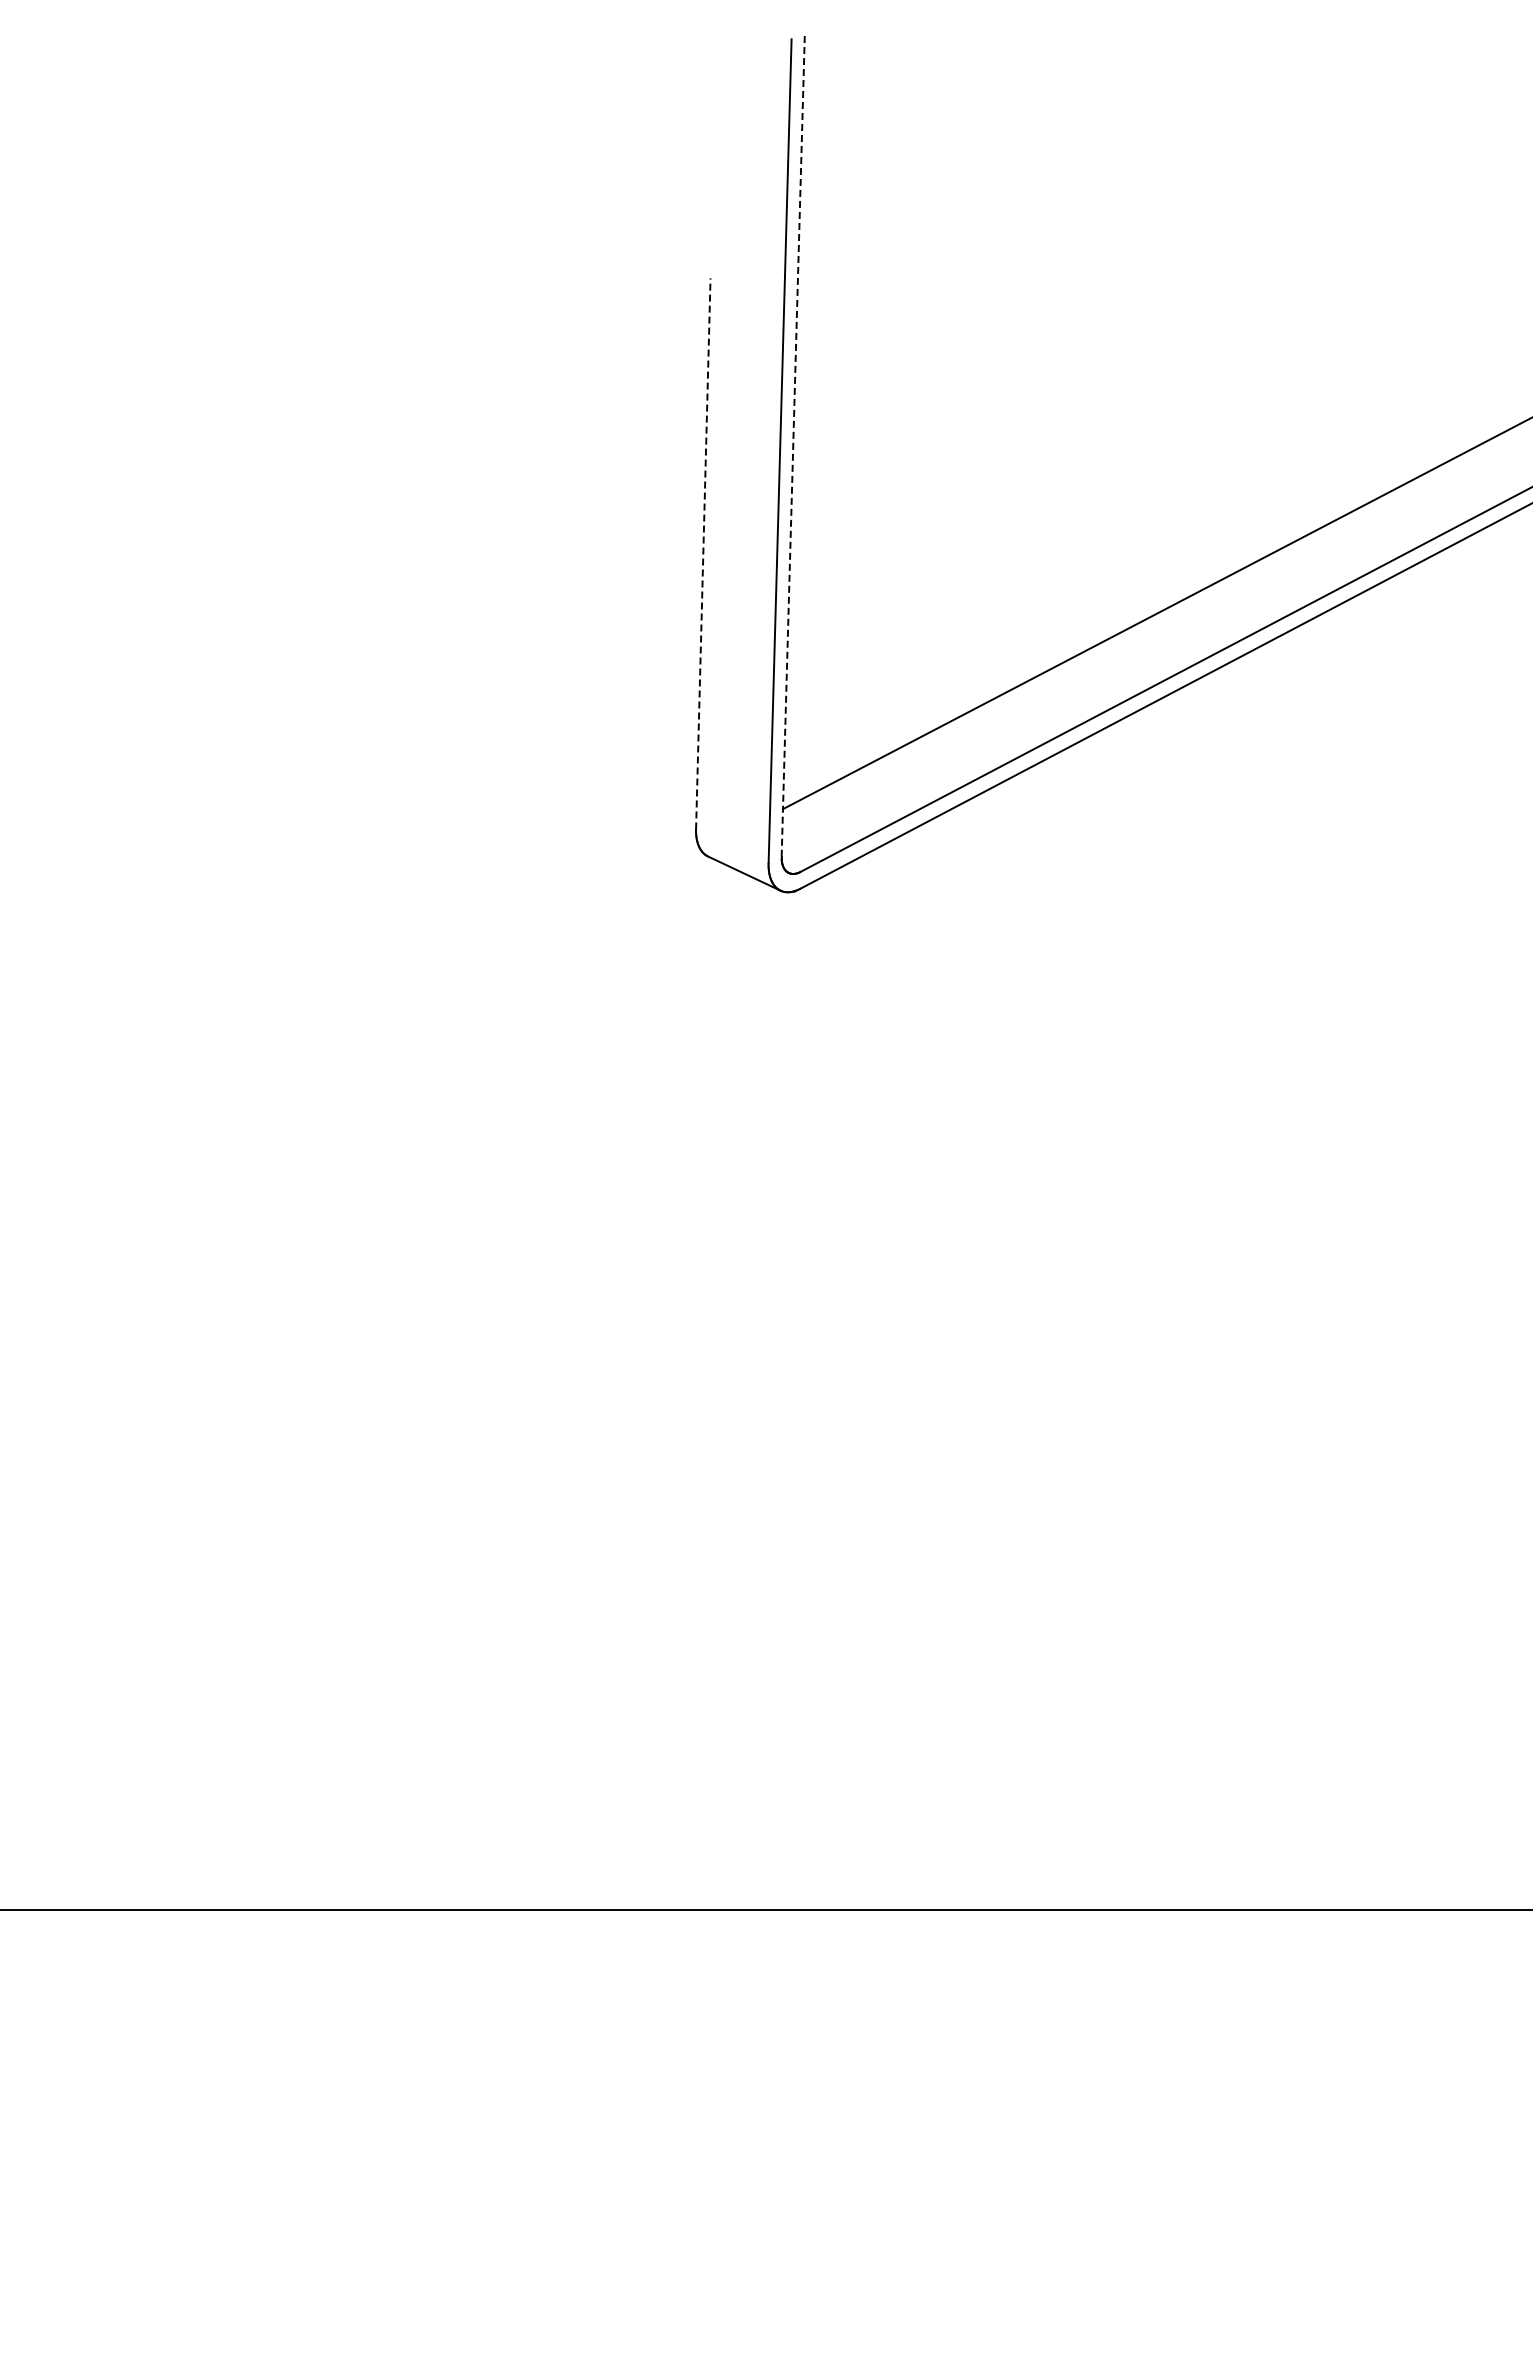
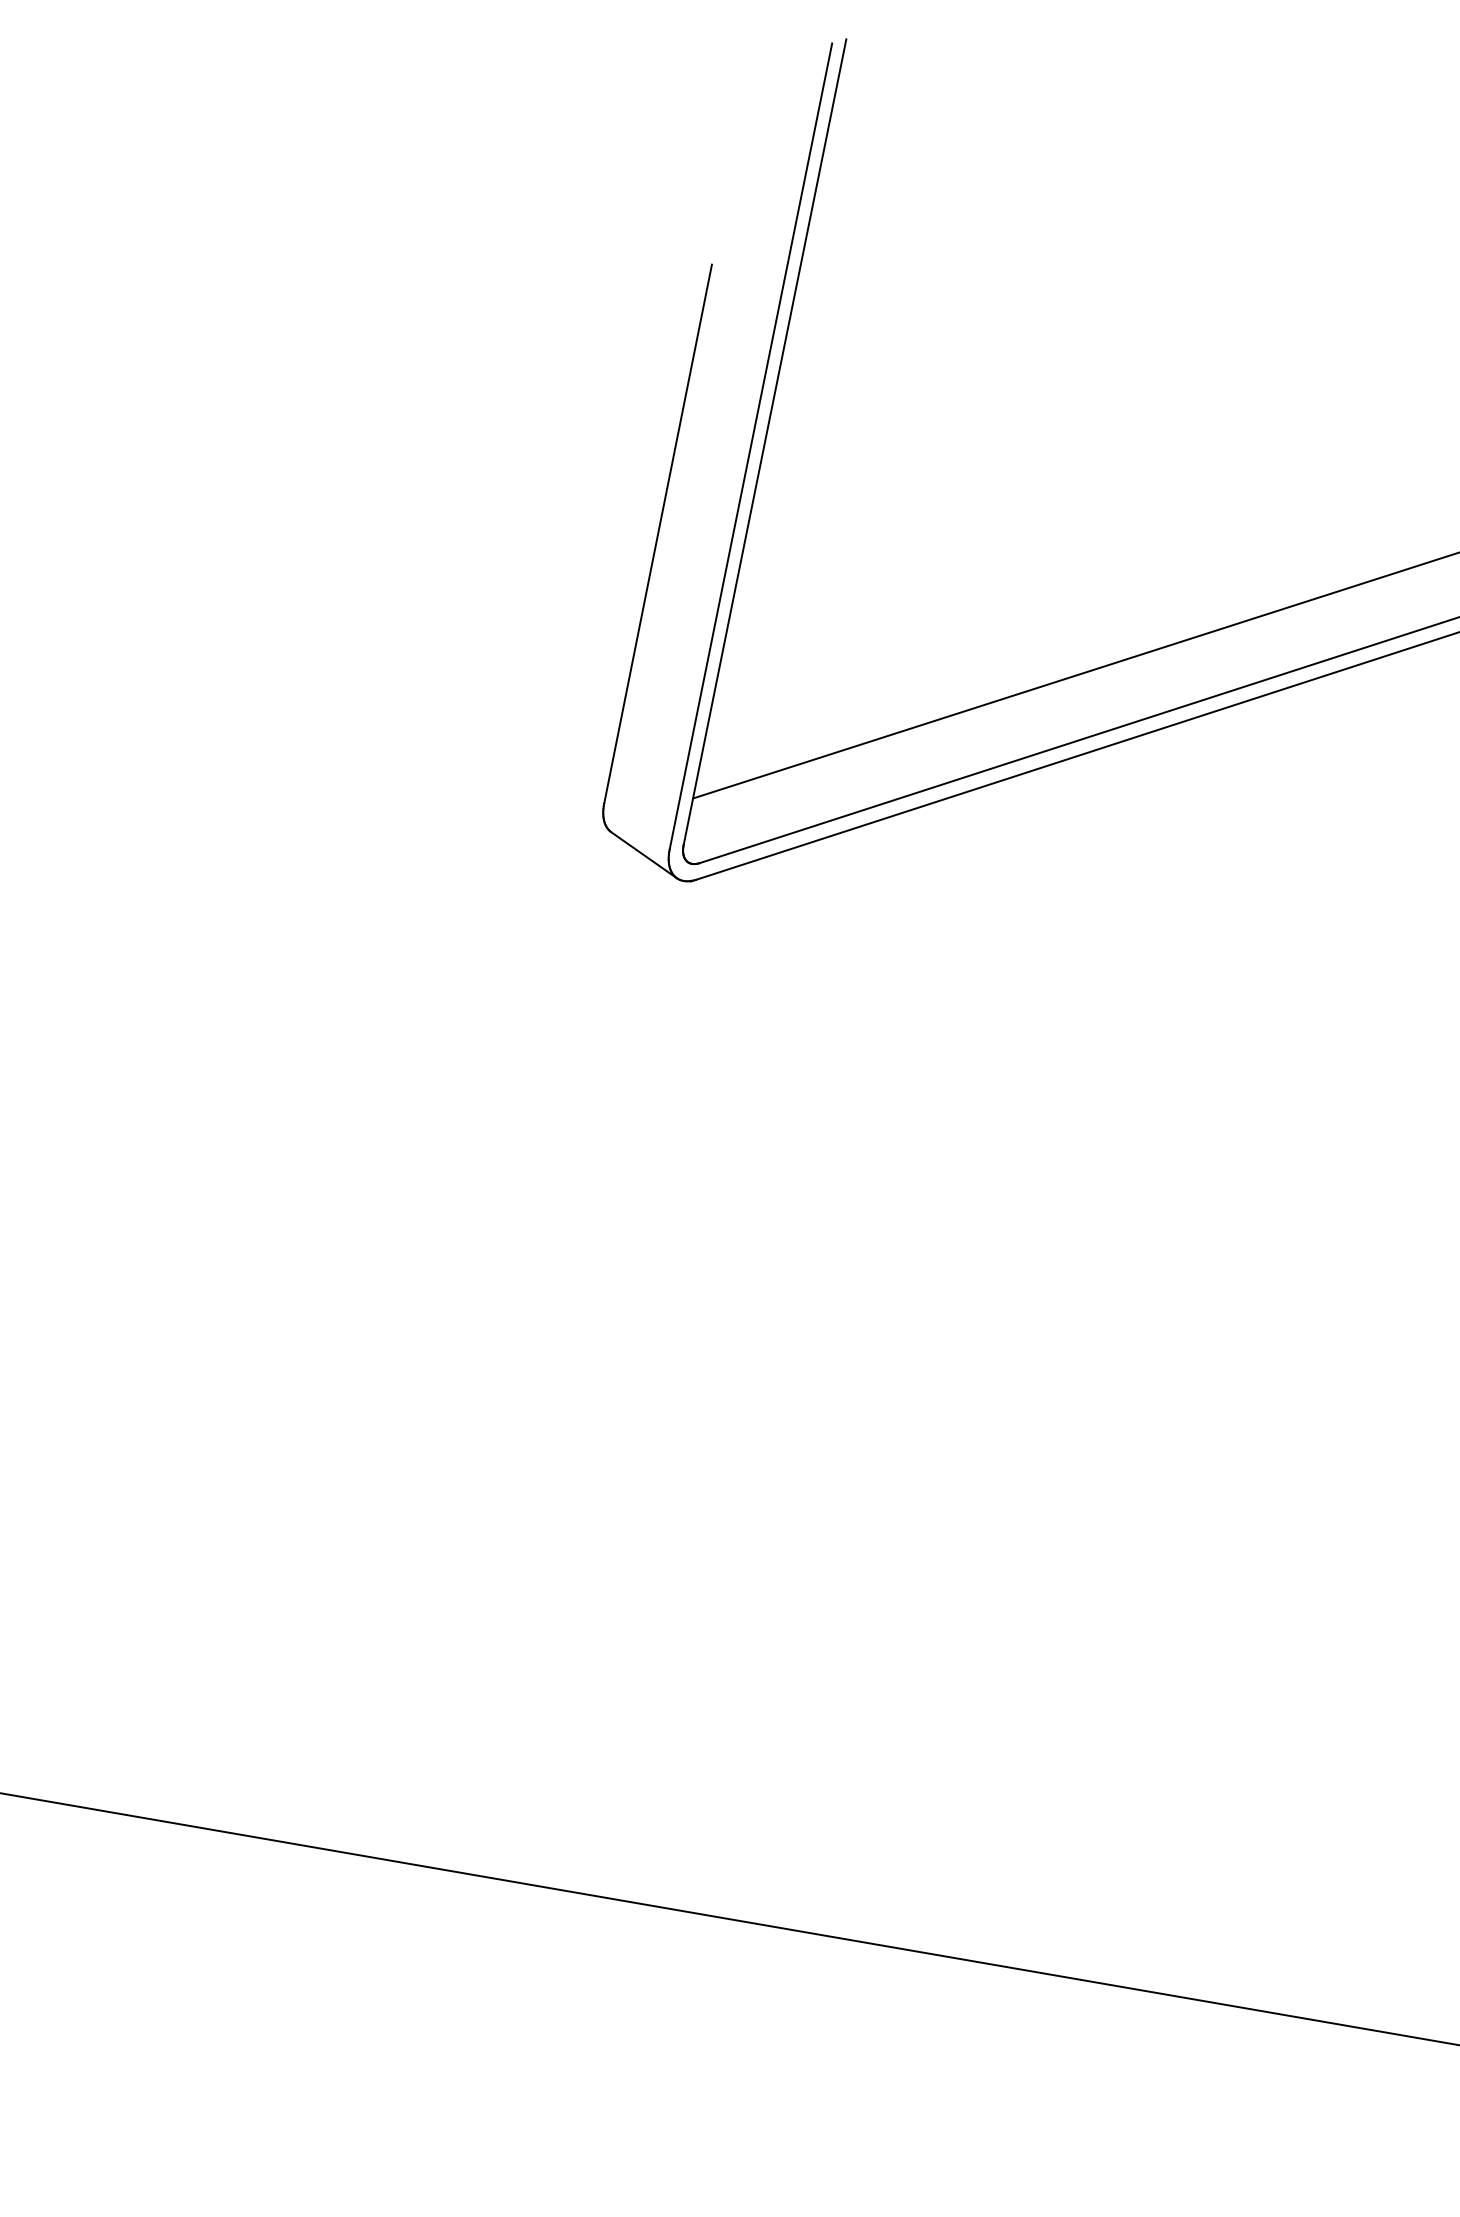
line: (793, 444) -> (765, 441), dashed -> solid
line: (703, 553) -> (658, 533), dashed -> solid

